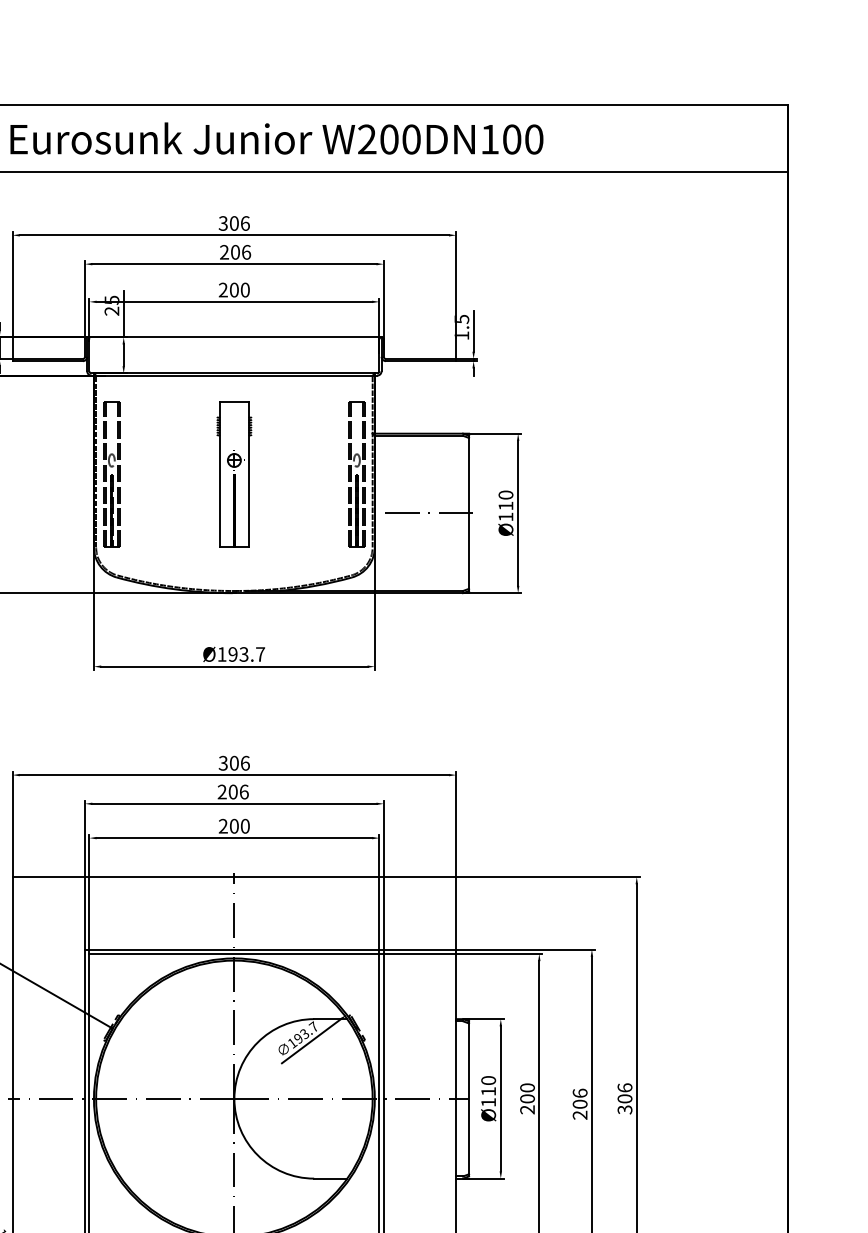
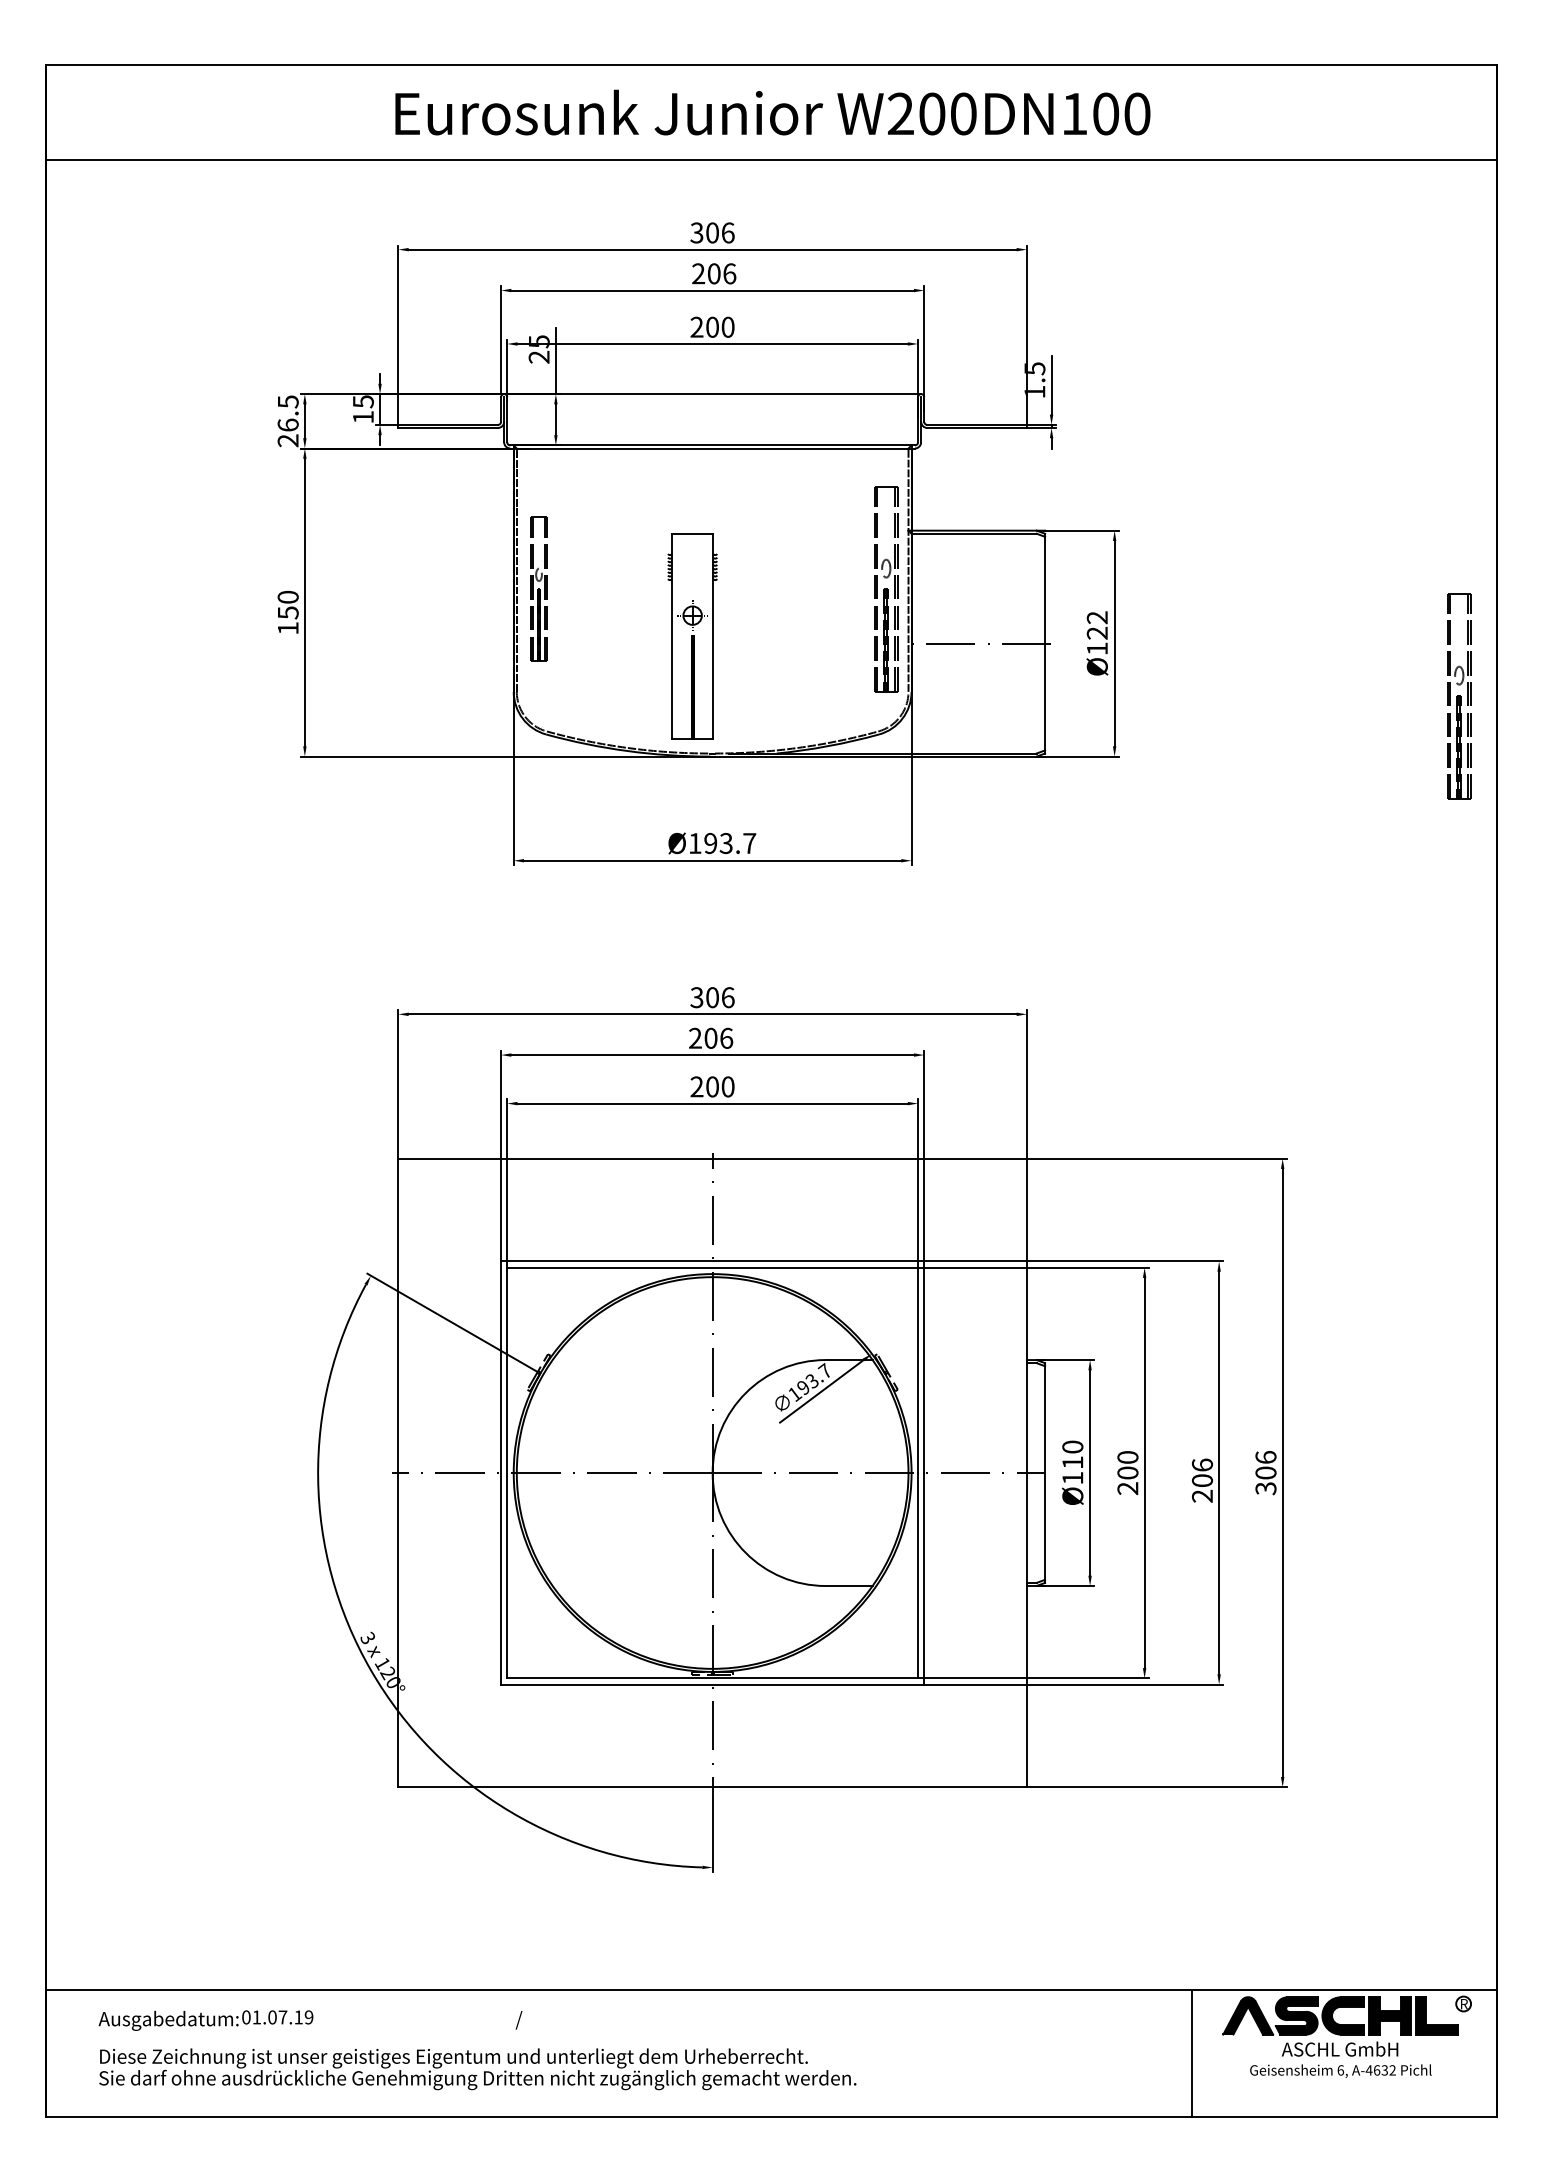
part: (111, 475) -> (538, 589), size x0.7
part: (234, 475) -> (692, 636), moved
text: (505, 500) -> (1096, 625), Ø110 -> Ø122
part: (761, 550) -> (1459, 696), added

